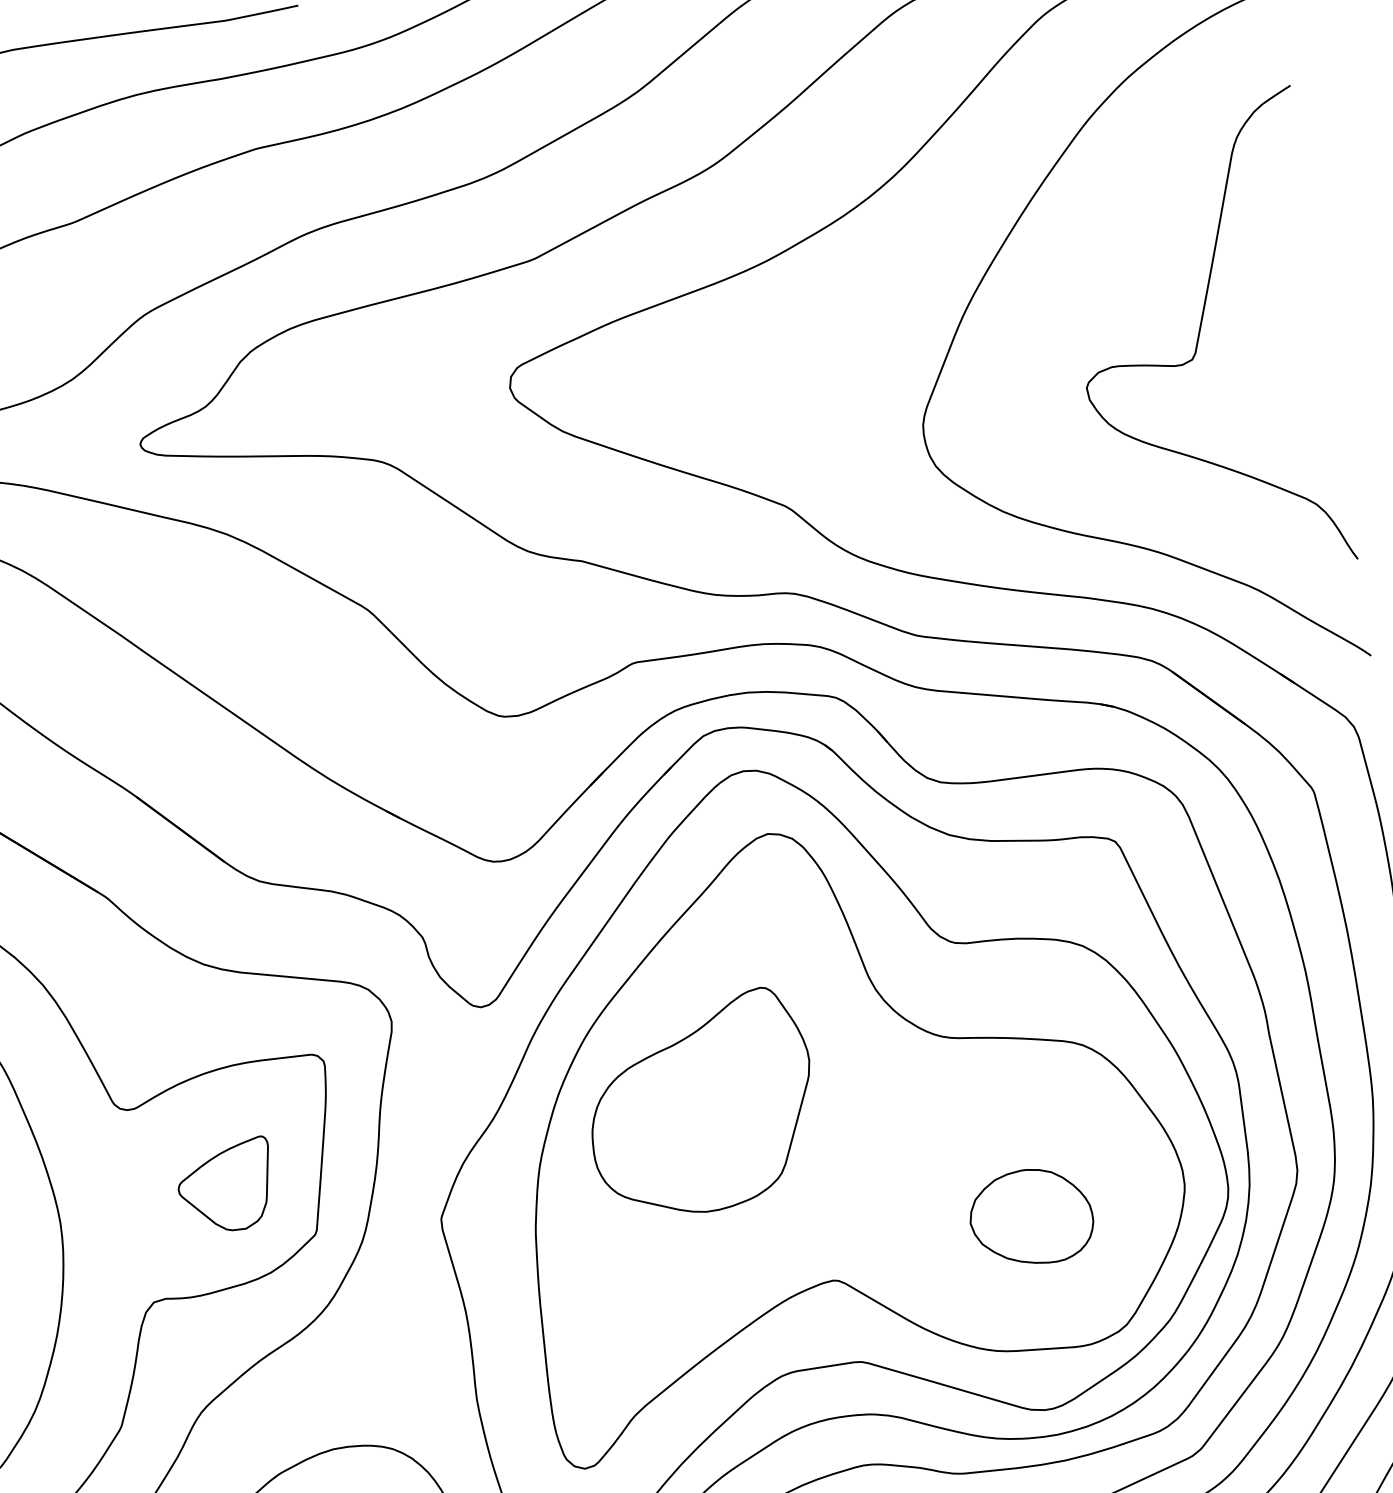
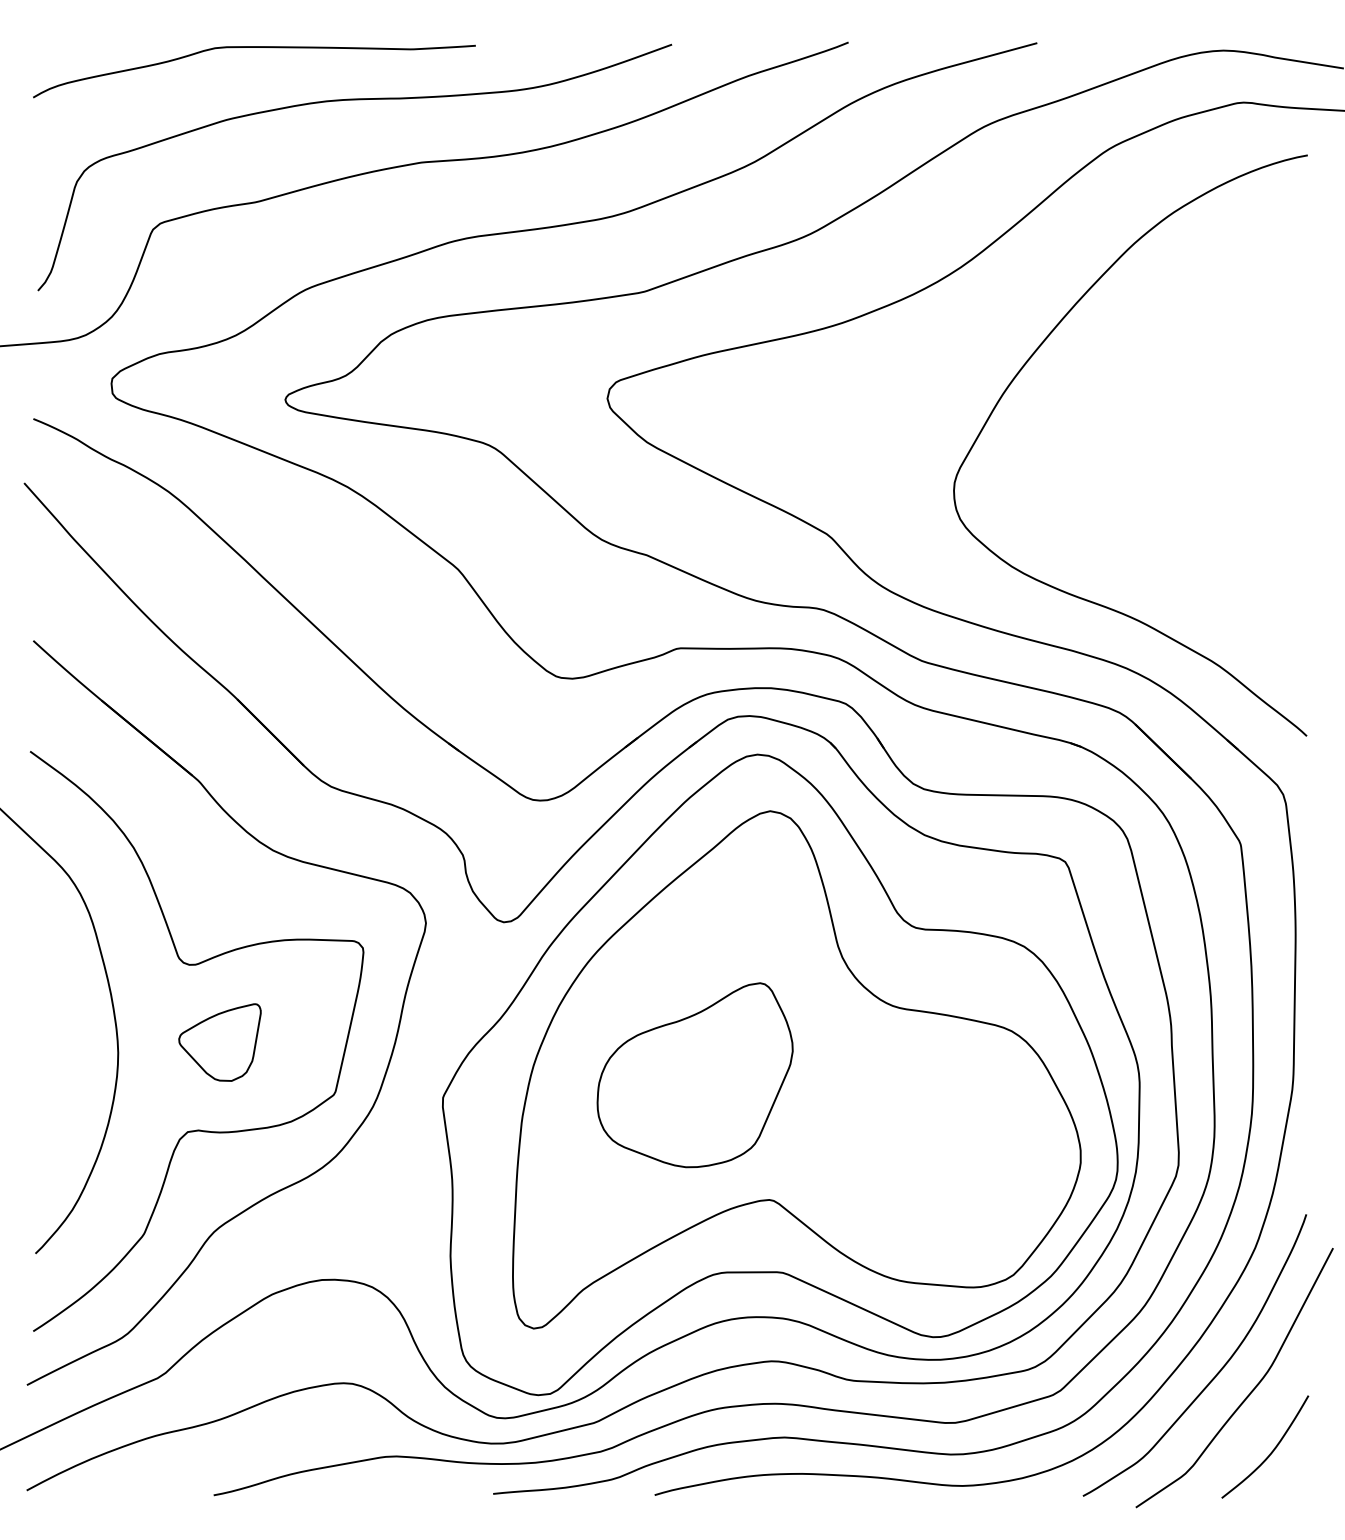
curve: (1199, 337) -> (1201, 443), removed
part: (700, 1105) -> (694, 1075), moved
part: (225, 1186) -> (219, 1042), moved
part: (1030, 1217) -> (945, 1171), removed

